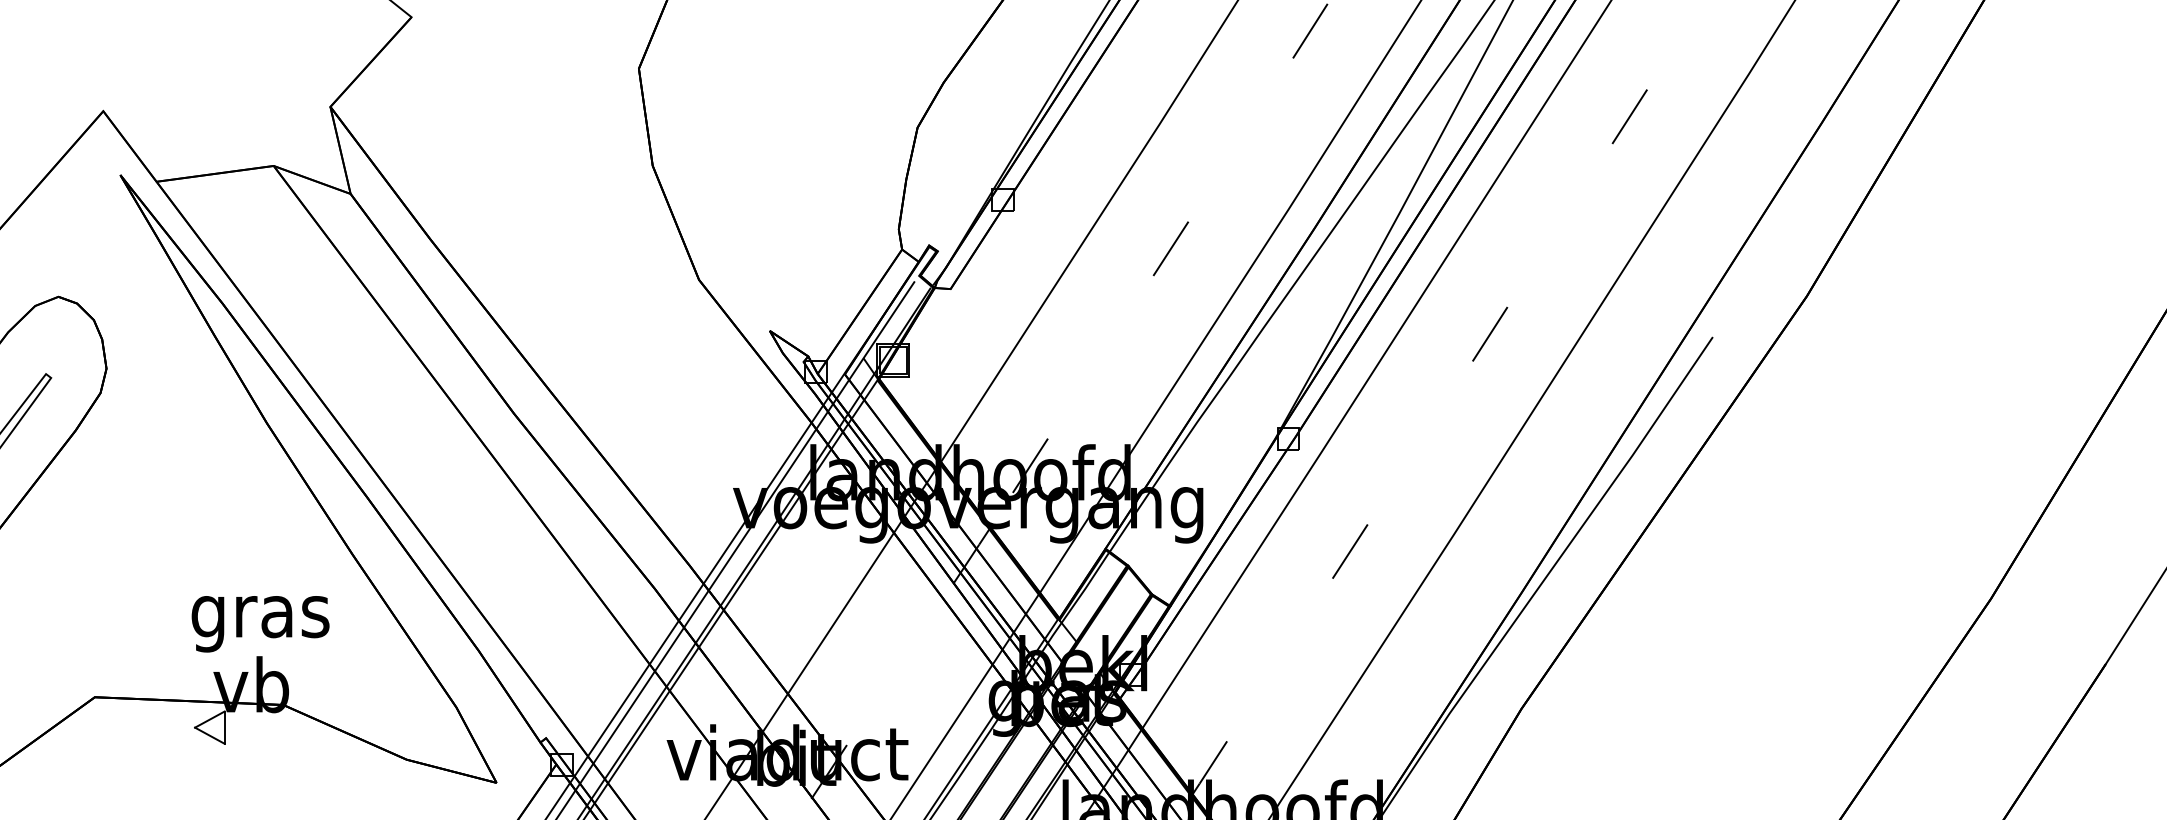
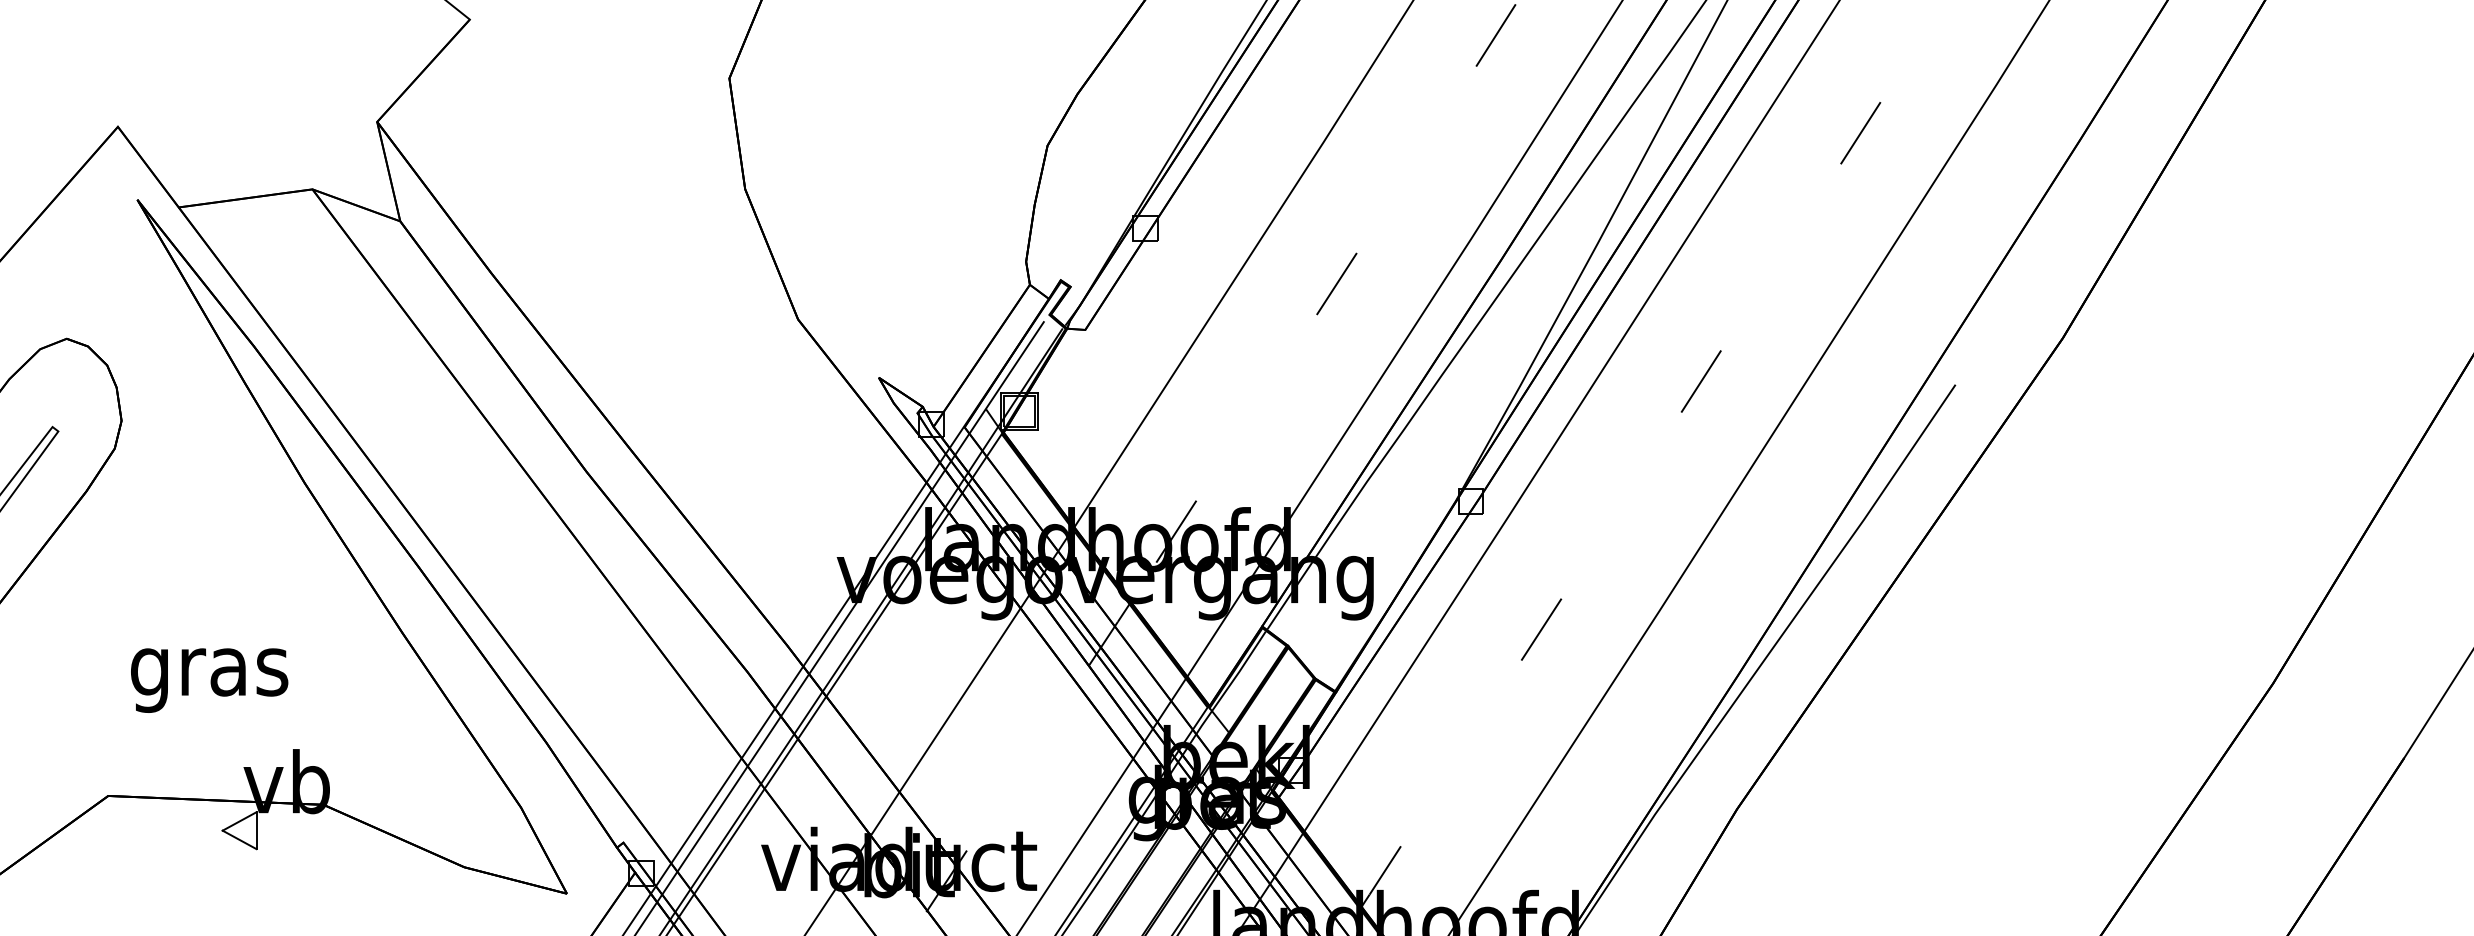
text: (260, 624) -> (209, 680), moved

